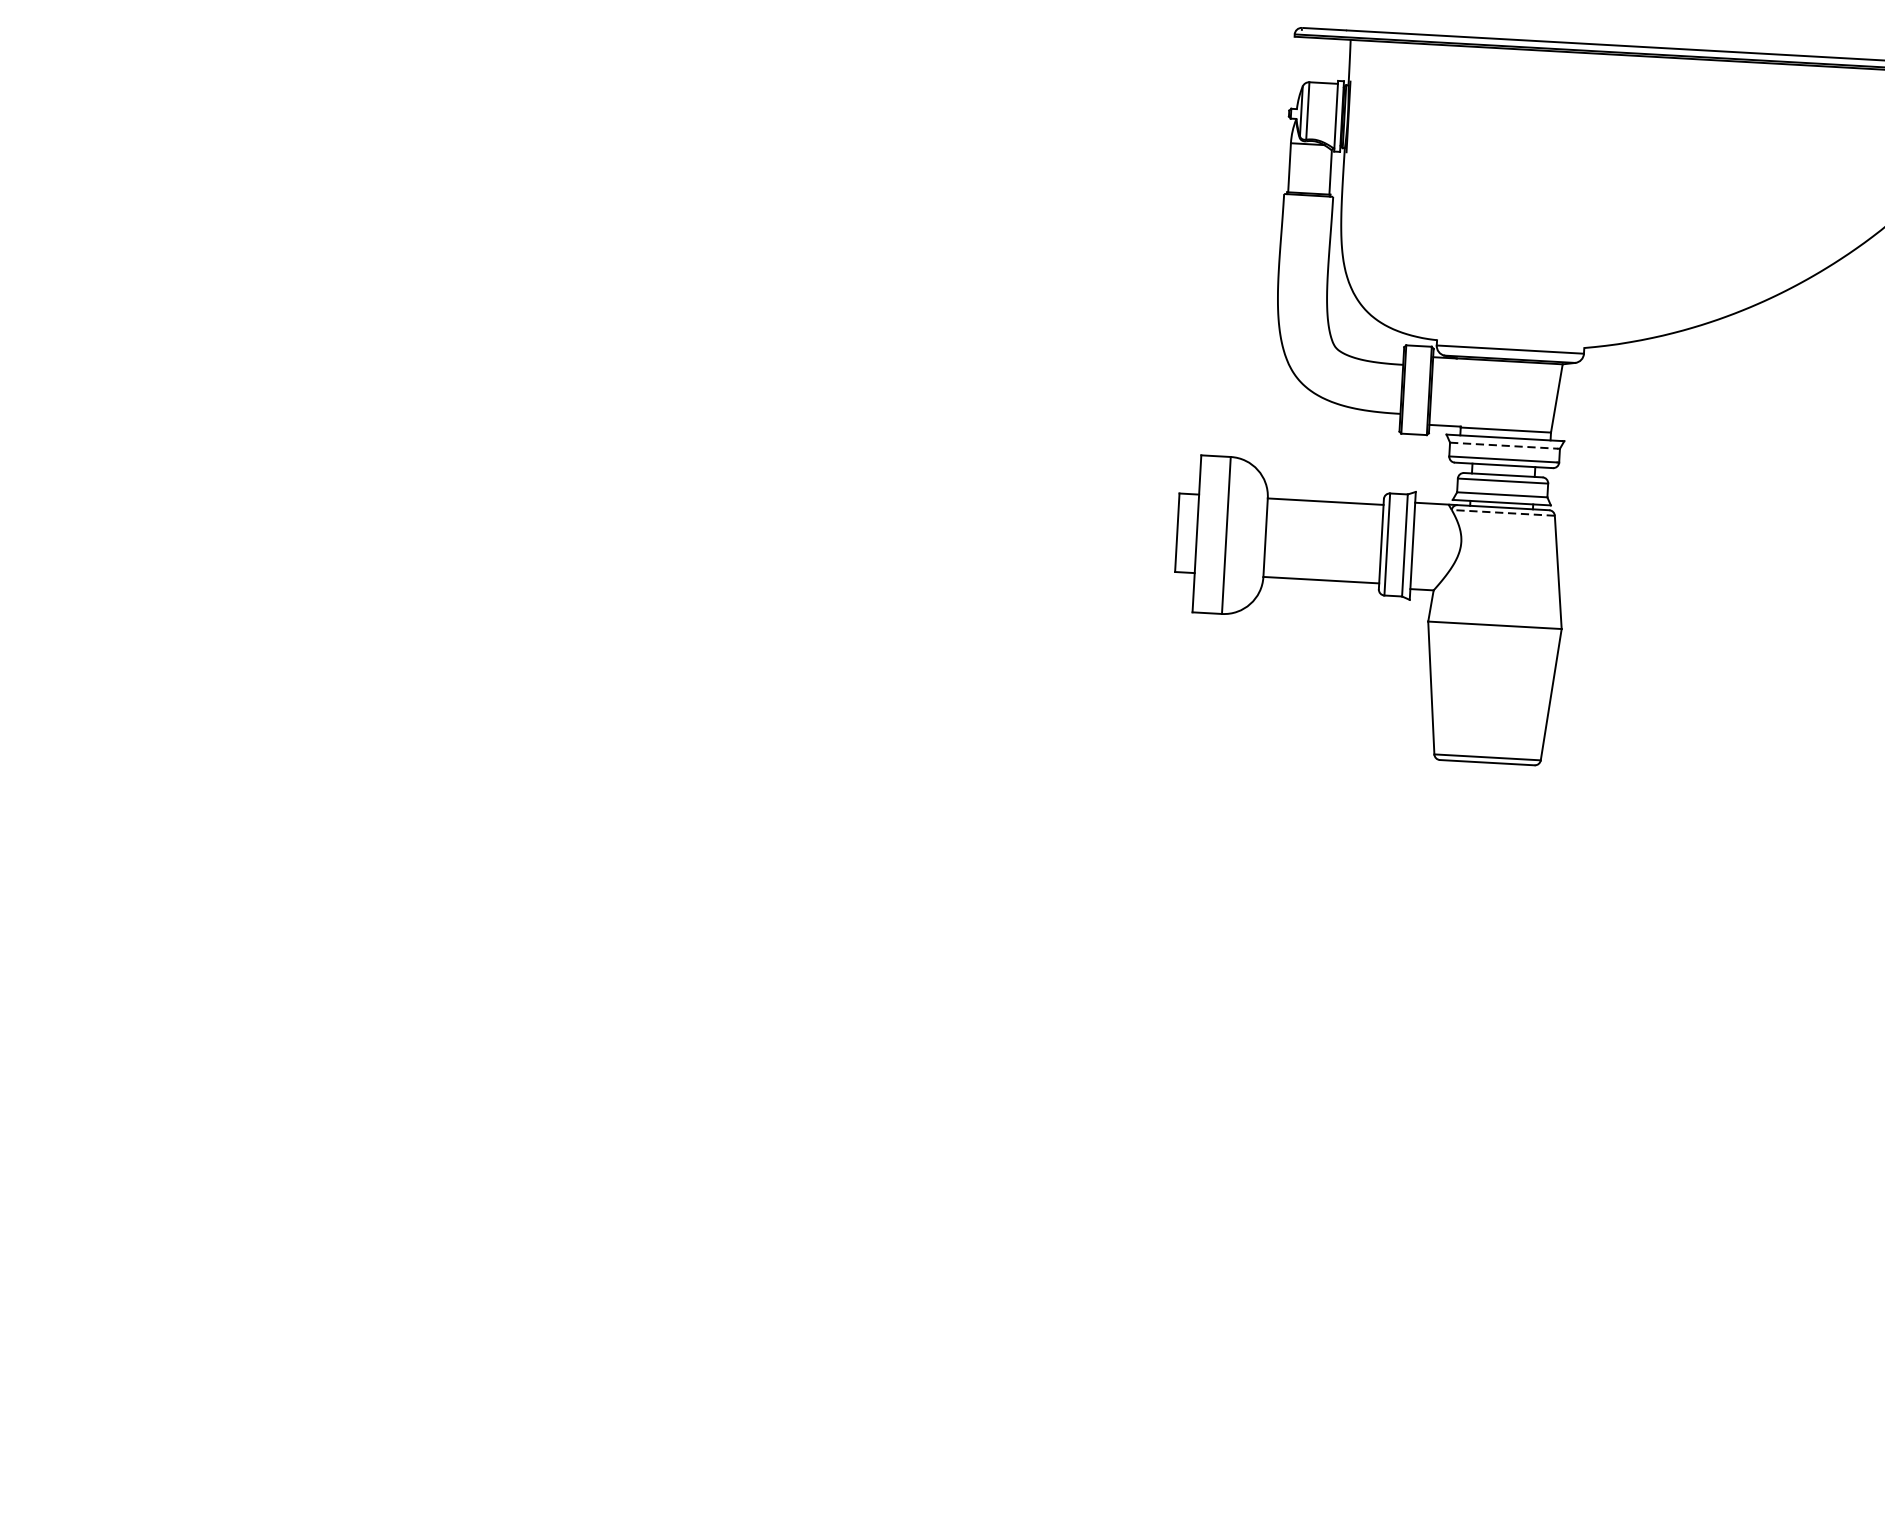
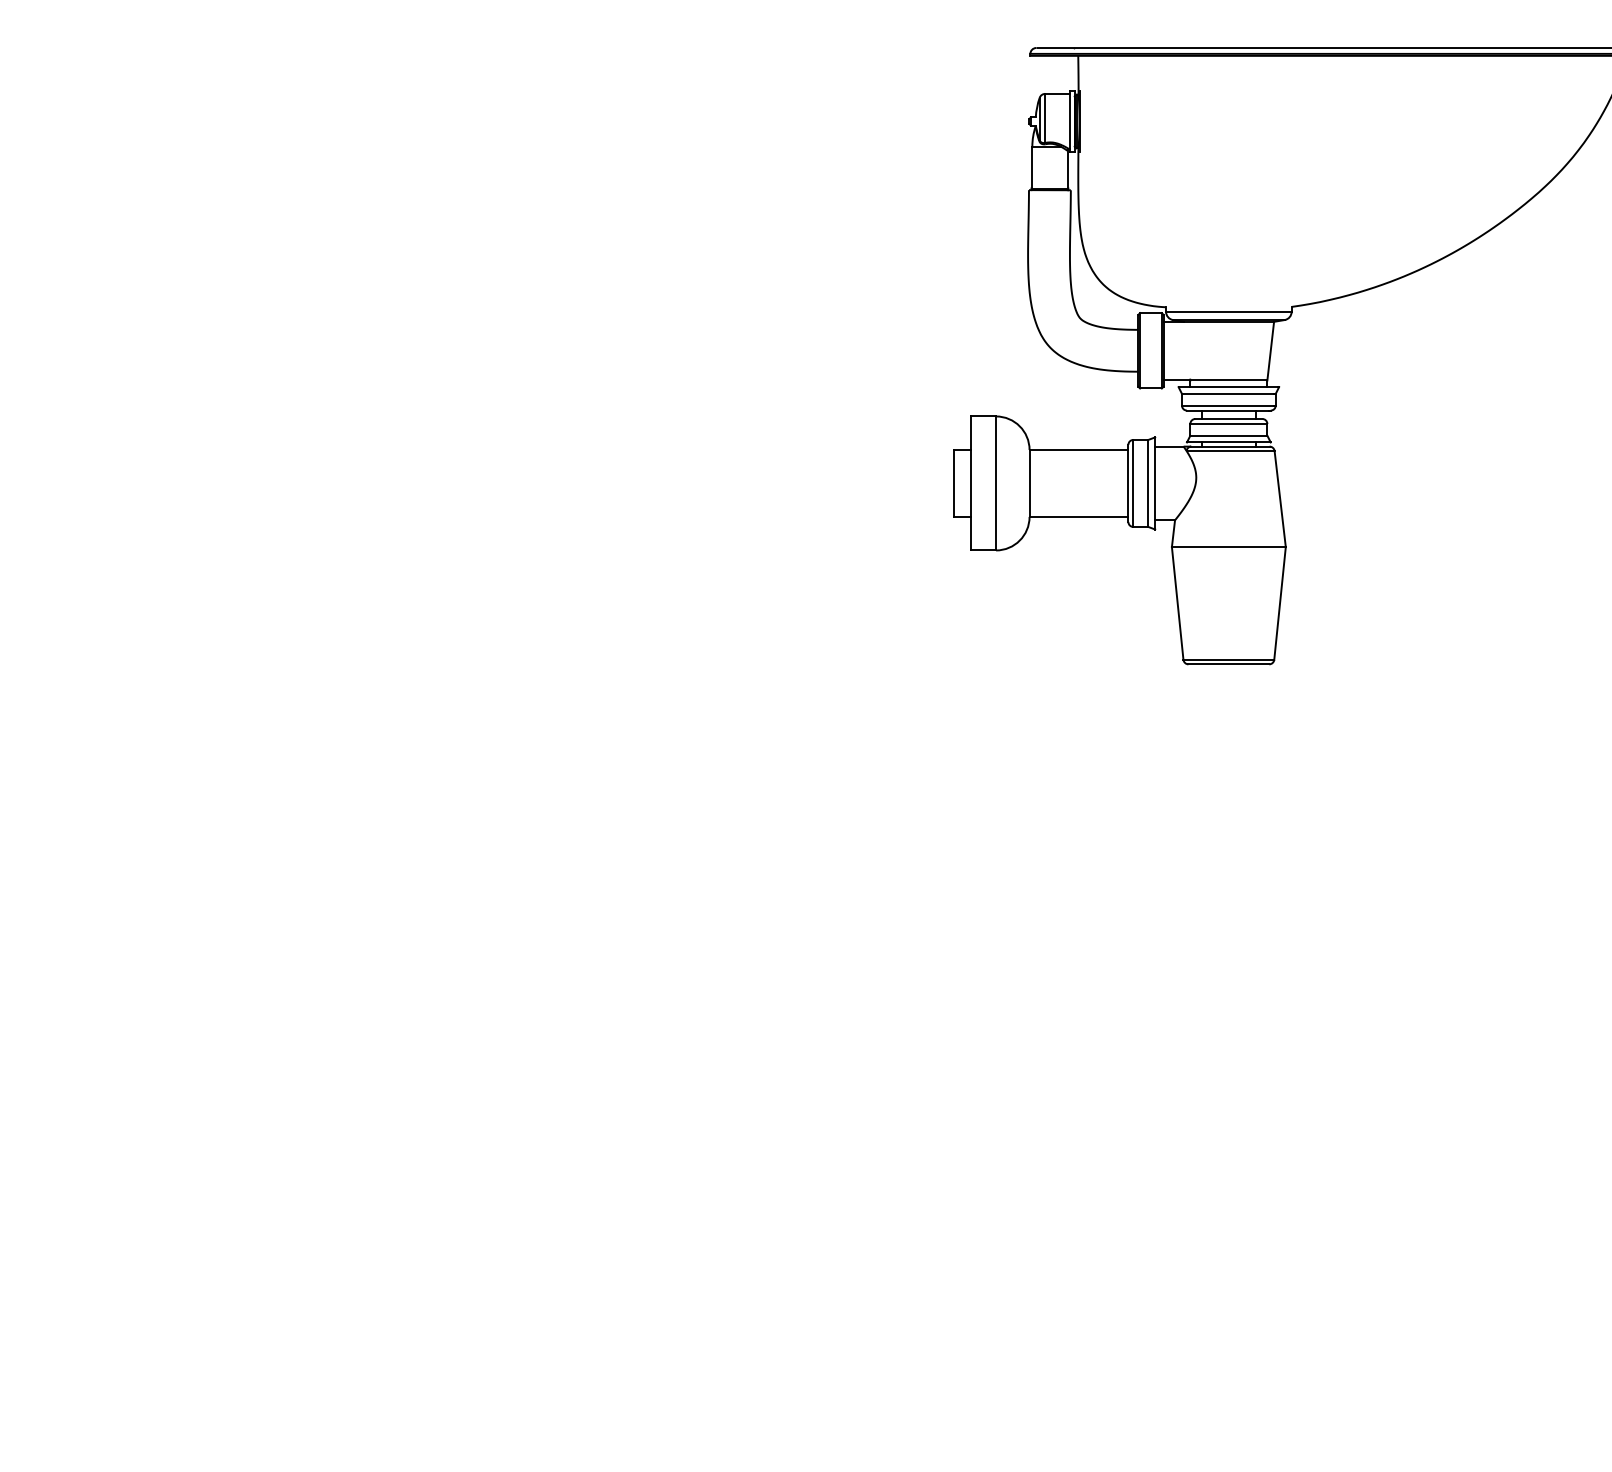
line: (1504, 445) -> (1228, 393), dashed -> solid
line: (1503, 513) -> (1230, 451), dashed -> solid

